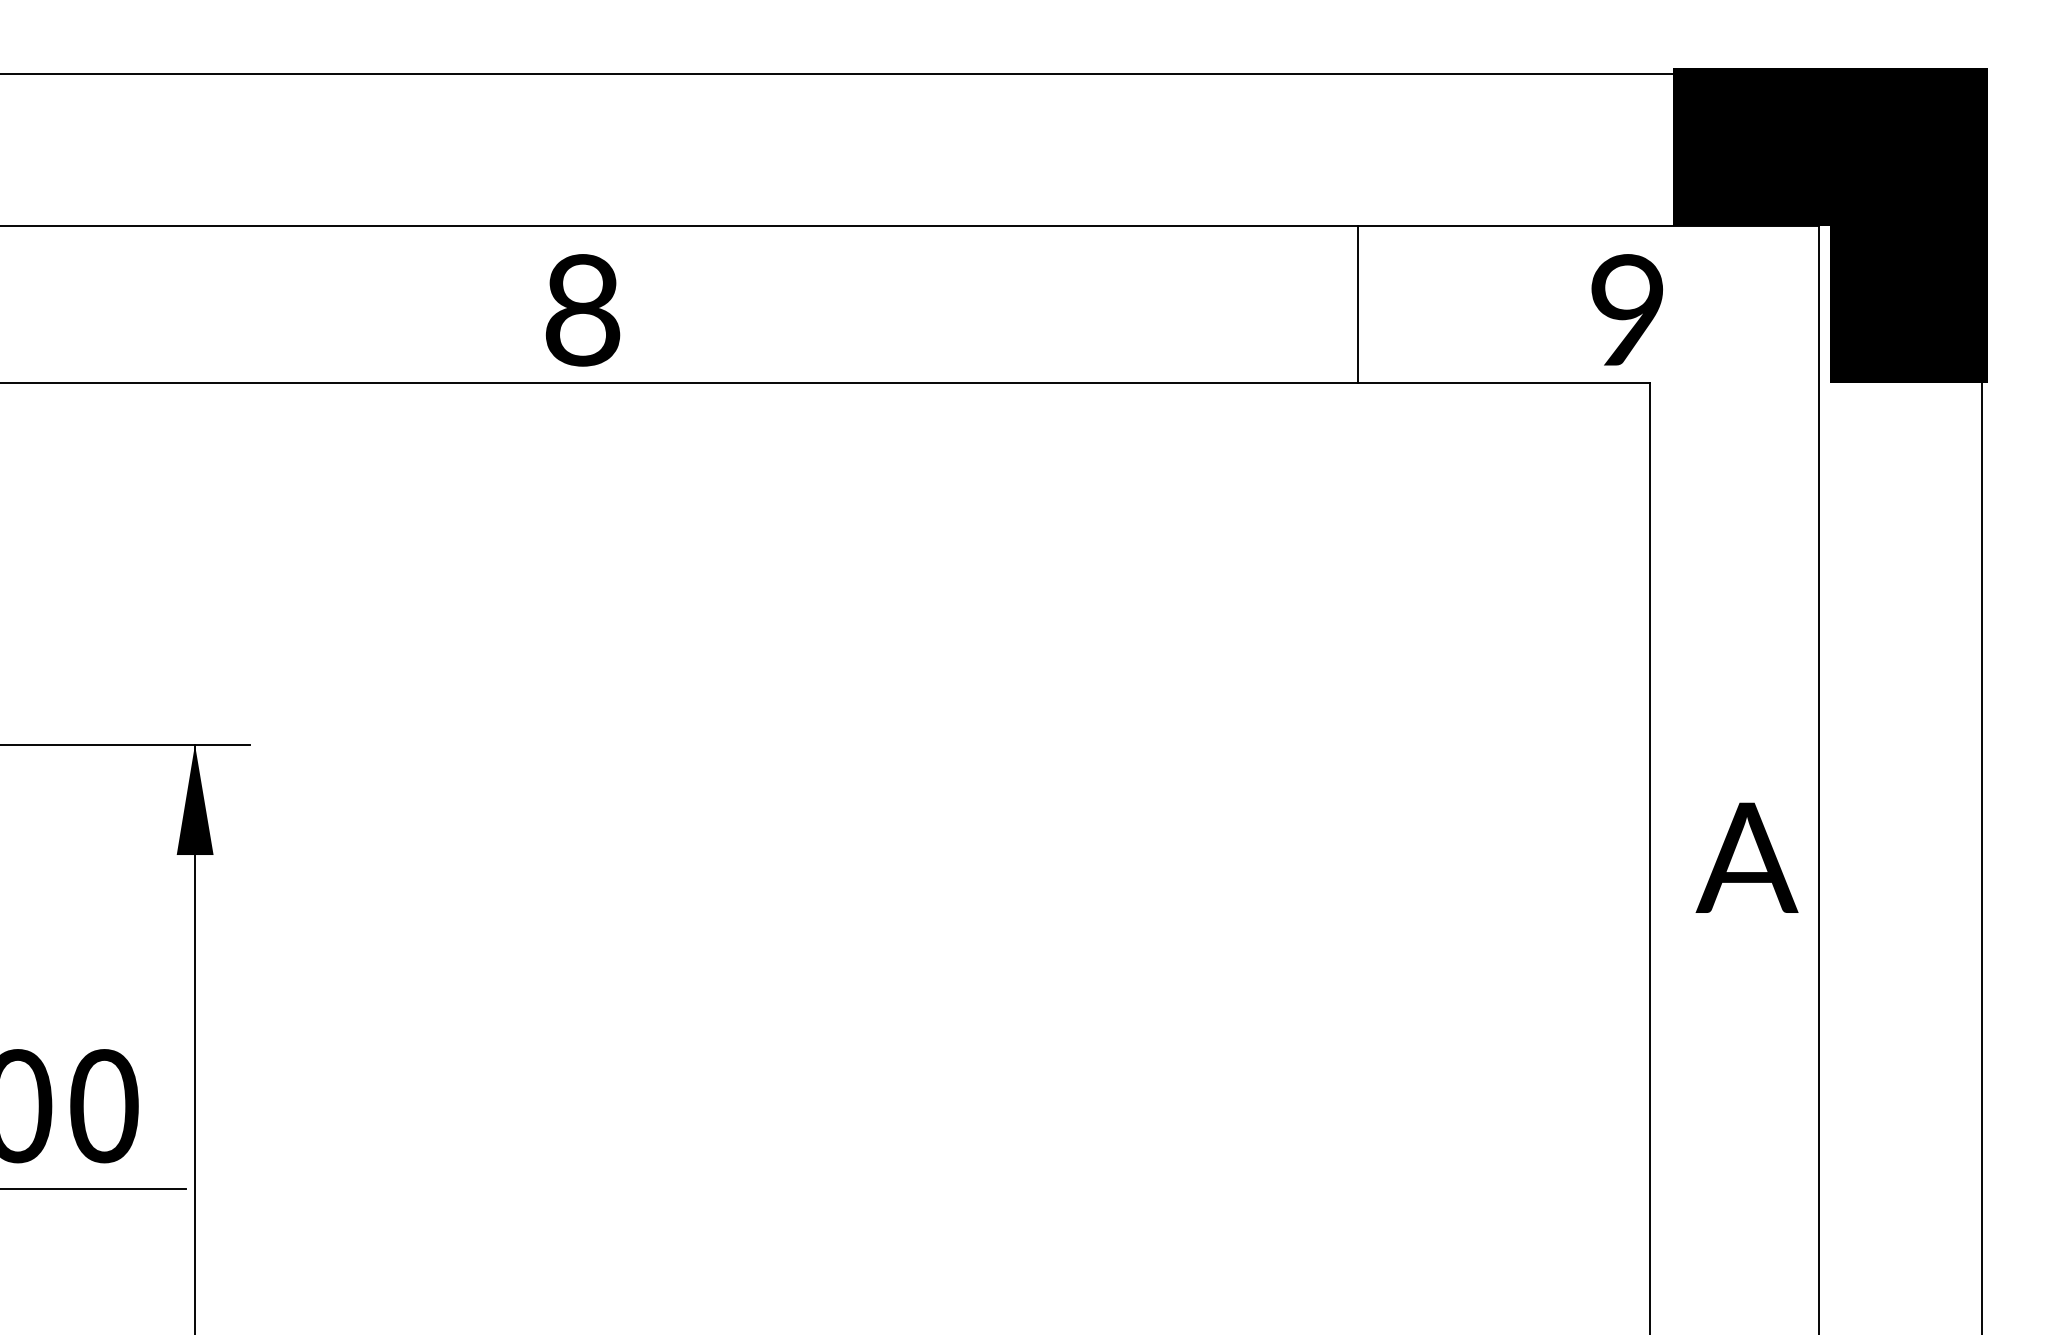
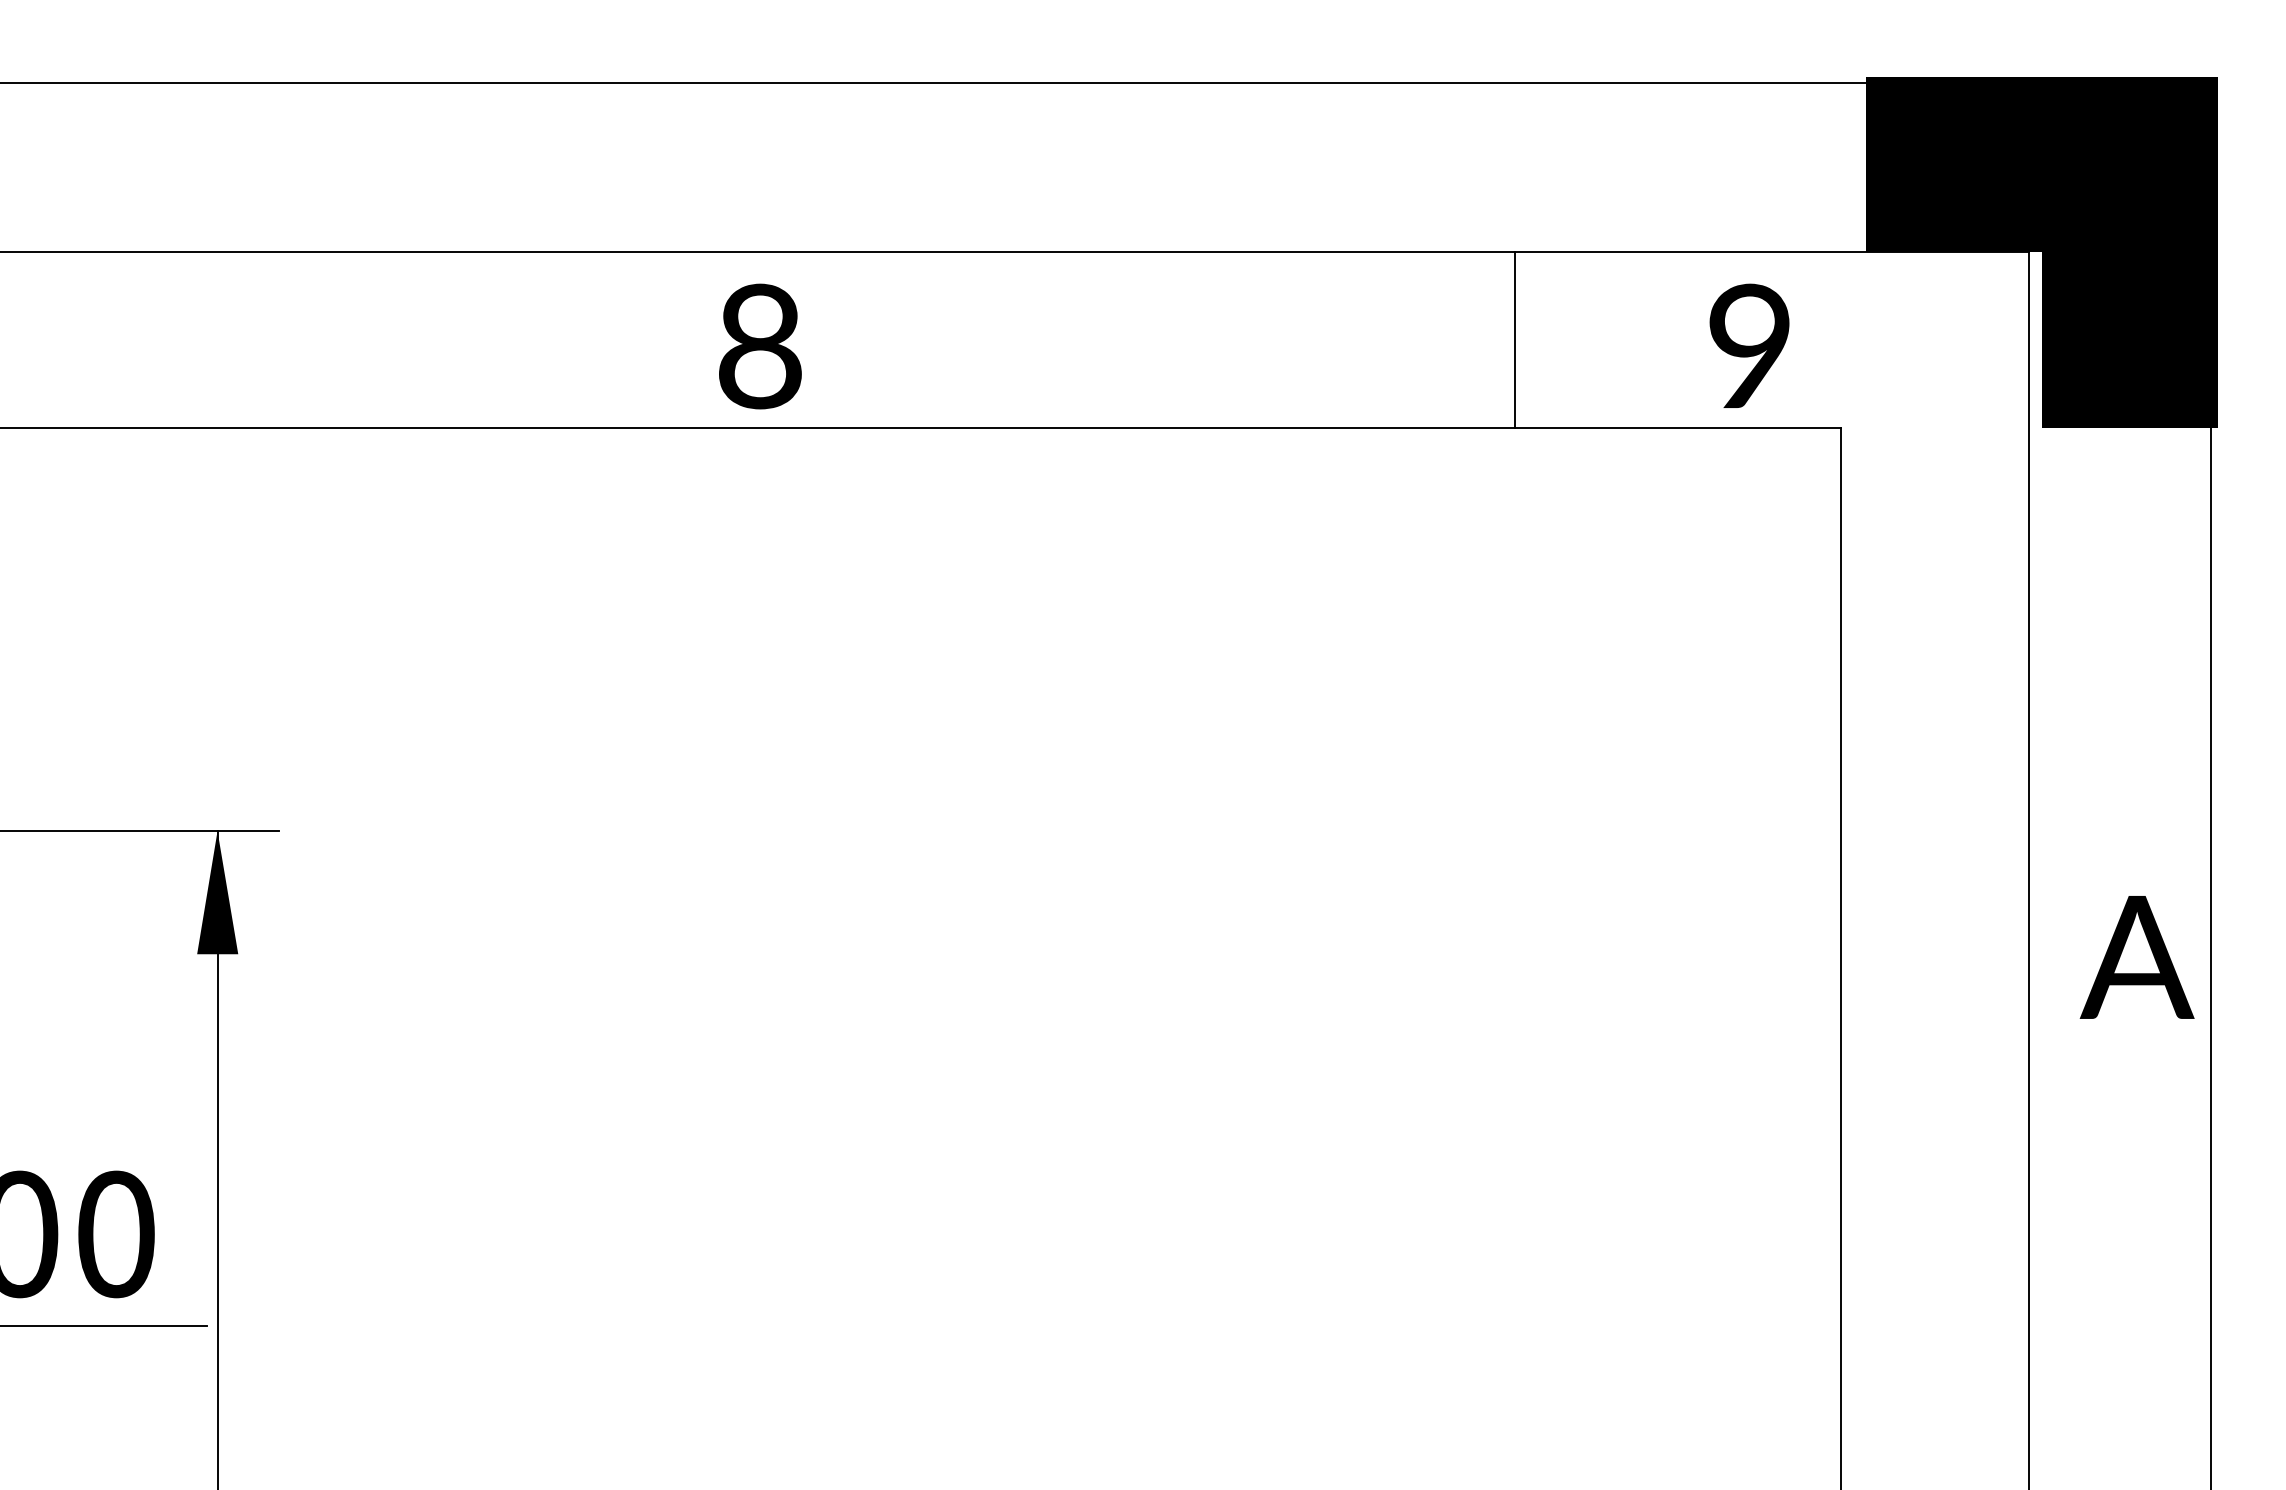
text: (1627, 309) -> (1749, 345), moved
text: (583, 310) -> (760, 346), moved
text: (1746, 857) -> (2136, 957), moved

